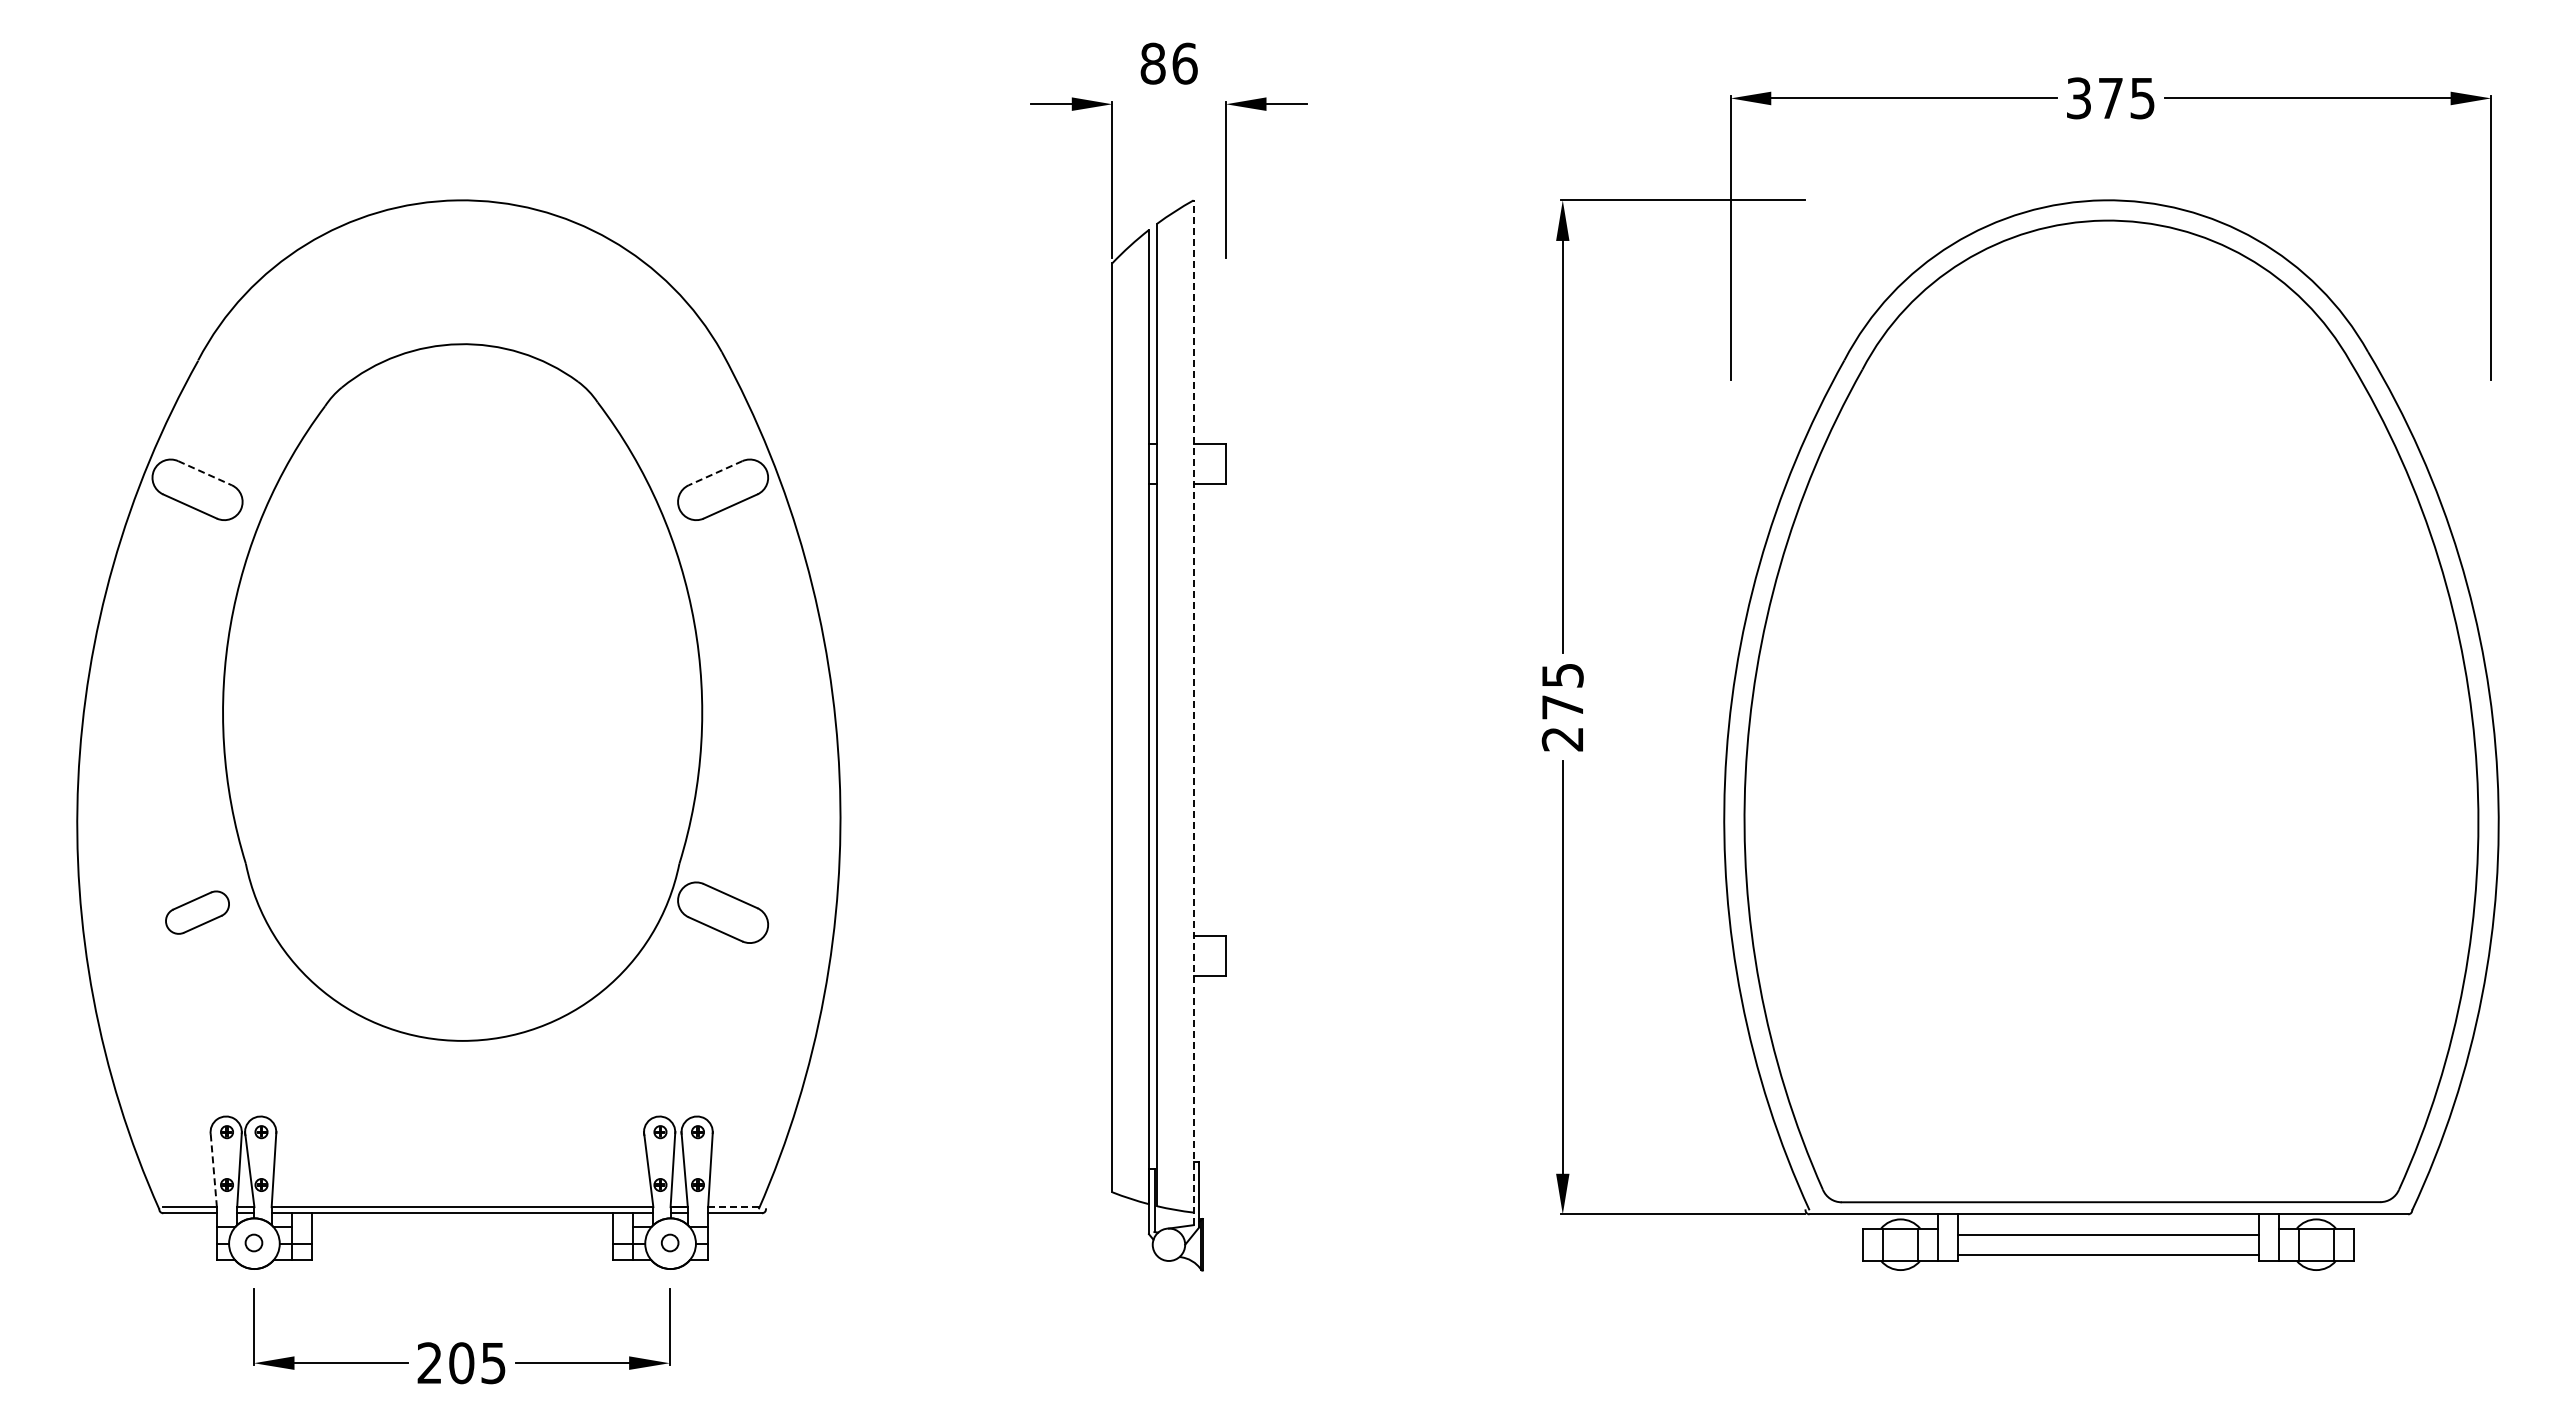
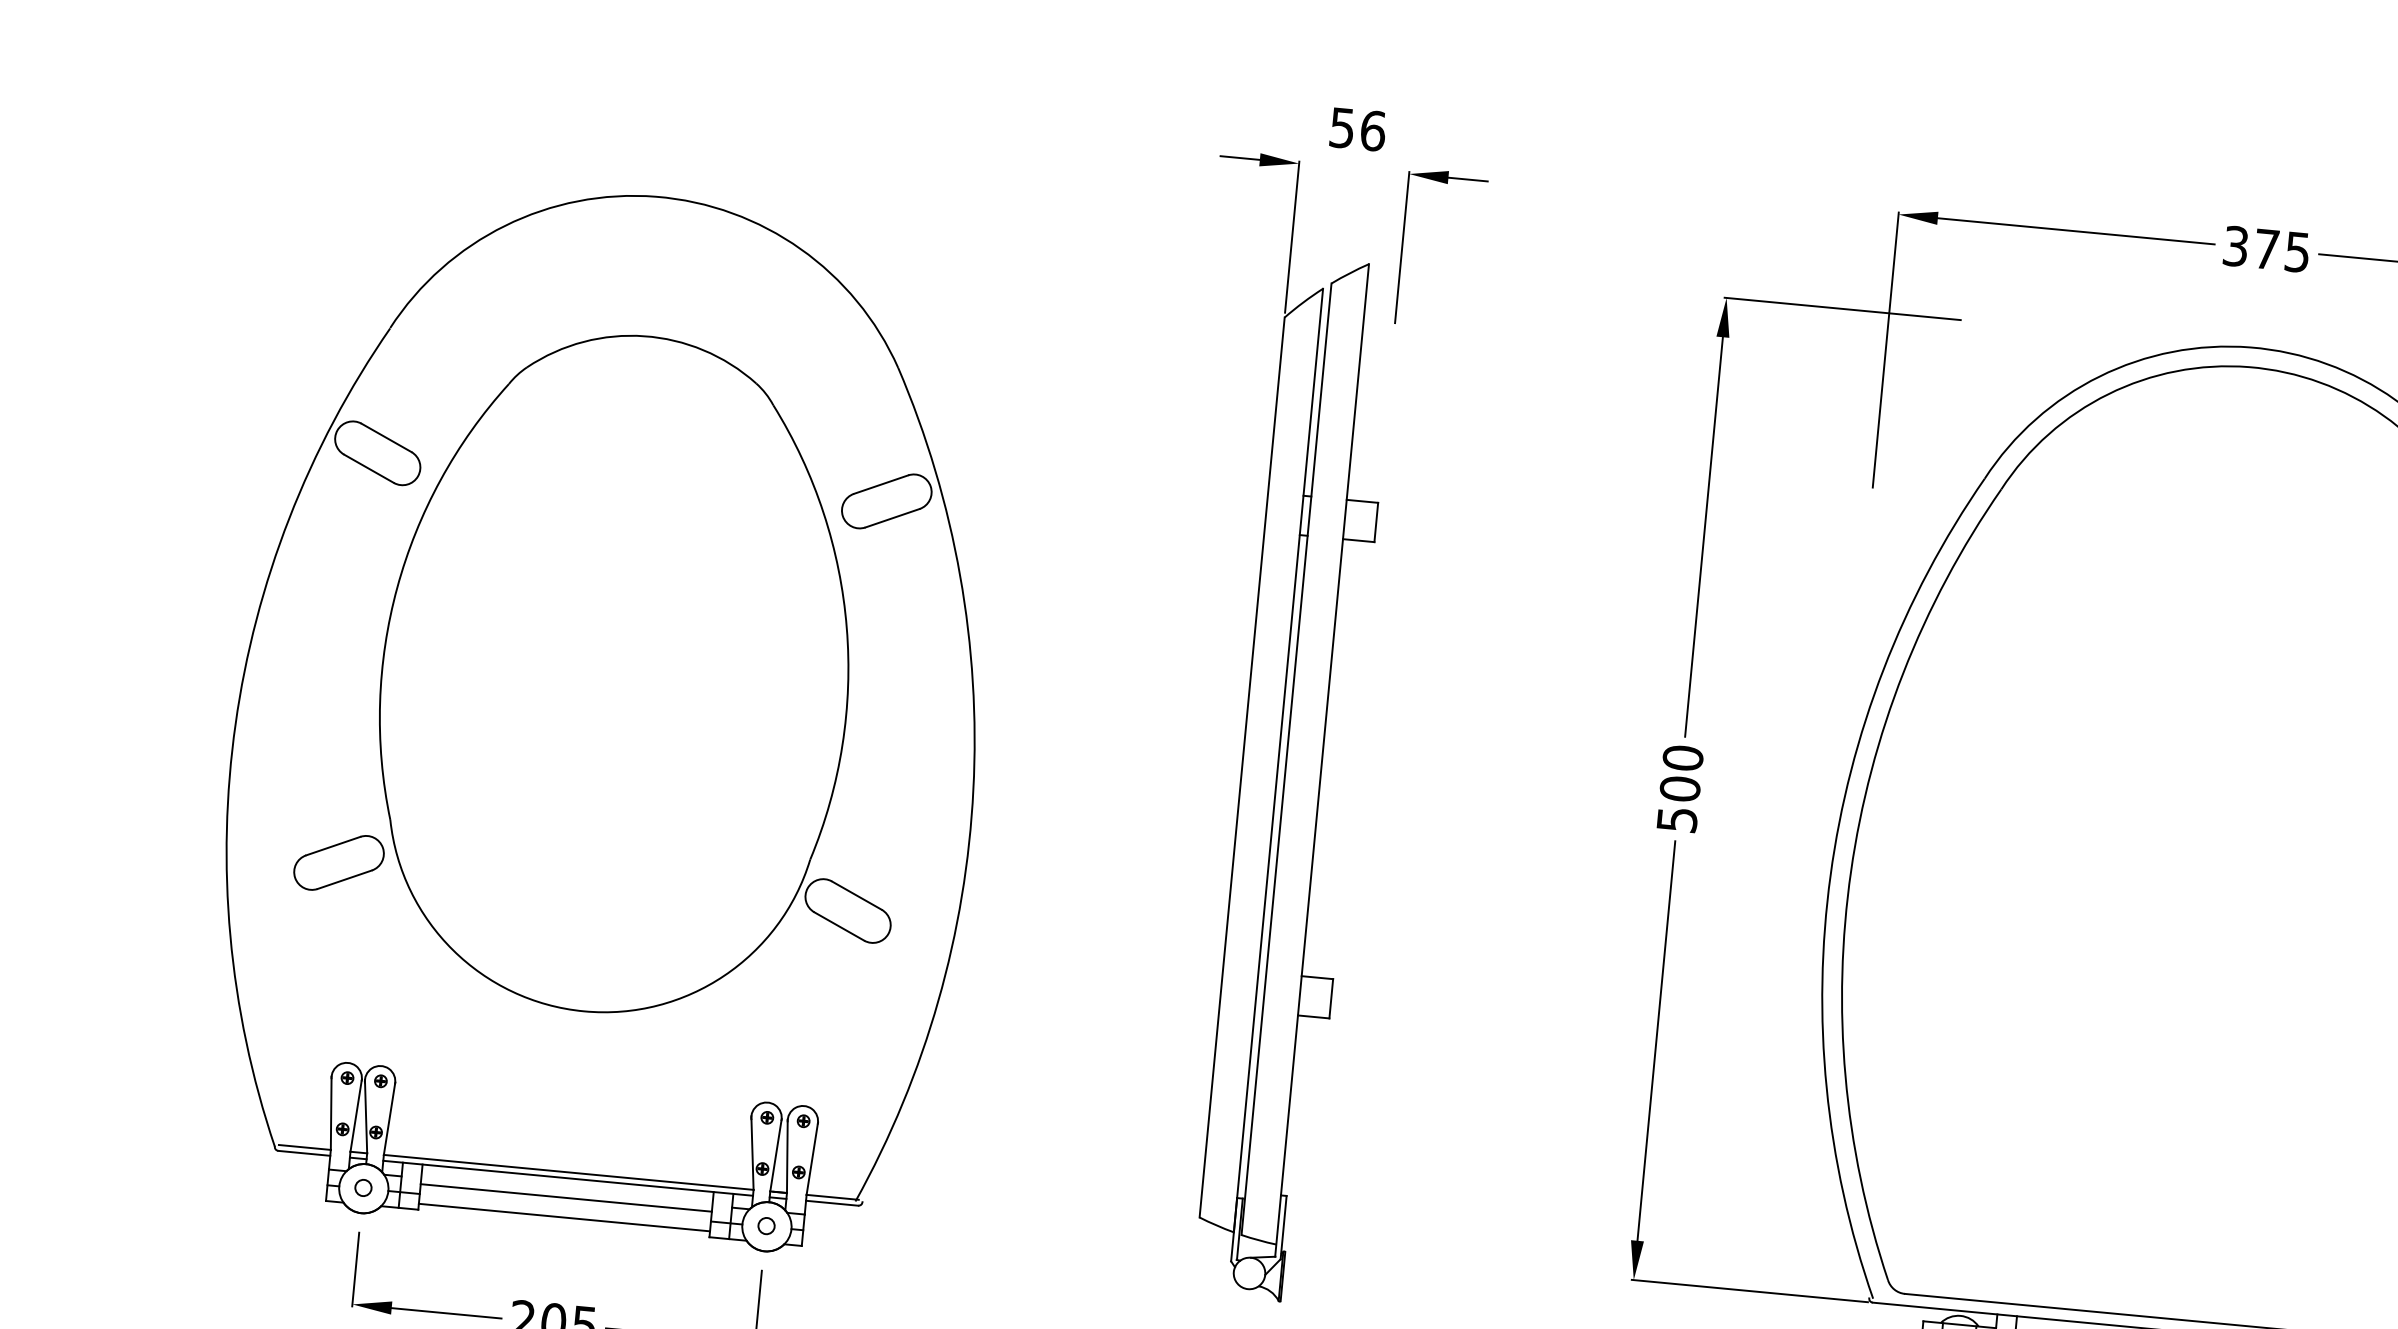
text: (1152, 63) -> (1341, 127), 86 -> 56
line: (205, 473) -> (386, 438), dashed -> solid
line: (715, 473) -> (880, 484), dashed -> solid
text: (1562, 707) -> (1679, 789), 275 -> 500
line: (1193, 712) -> (1322, 760), dashed -> solid
part: (197, 912) -> (339, 862), size x1.43
line: (213, 1169) -> (330, 1113), dashed -> solid
line: (735, 1207) -> (833, 1197), dashed -> solid
line: (462, 1233) -> (566, 1197), added
line: (462, 1253) -> (564, 1217), added

